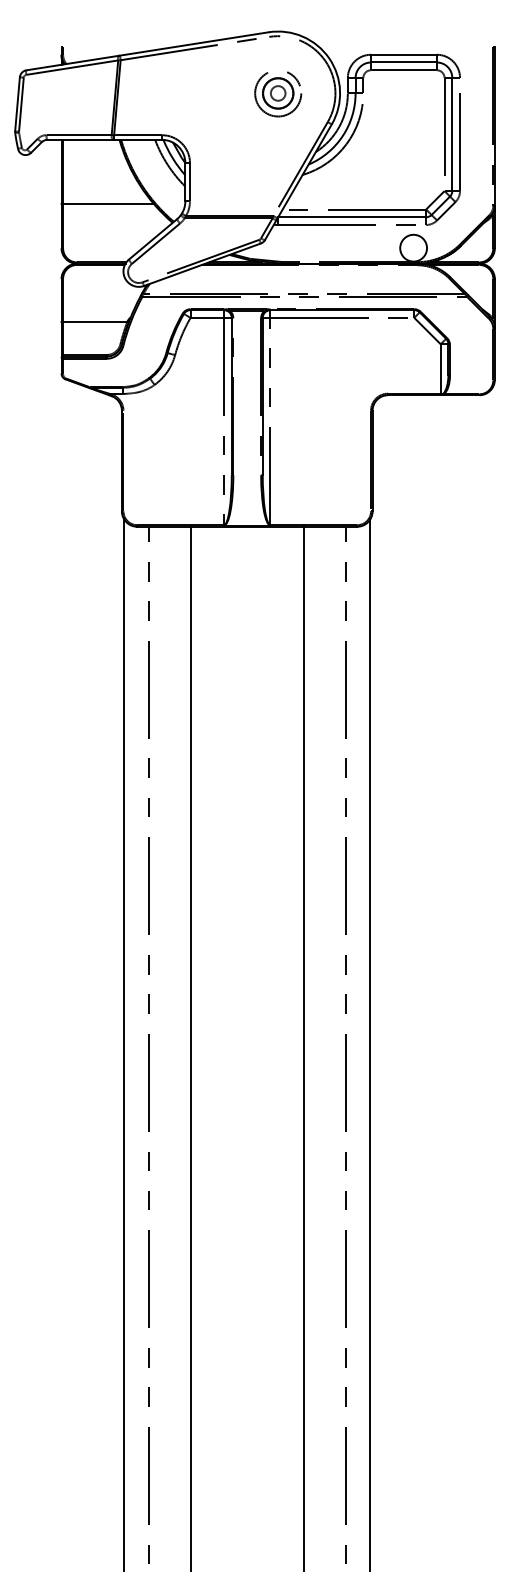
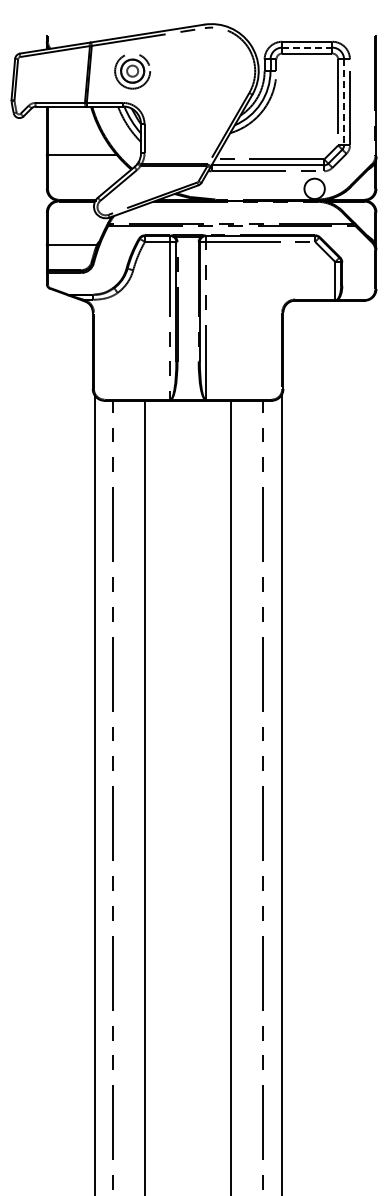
line: (404, 62) -> (307, 47), solid -> dashed
part: (278, 93) -> (132, 71), moved
line: (452, 134) -> (344, 102), solid -> dashed

